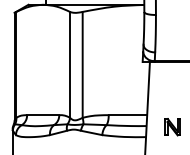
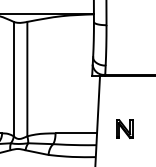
part: (172, 127) -> (124, 129), moved

